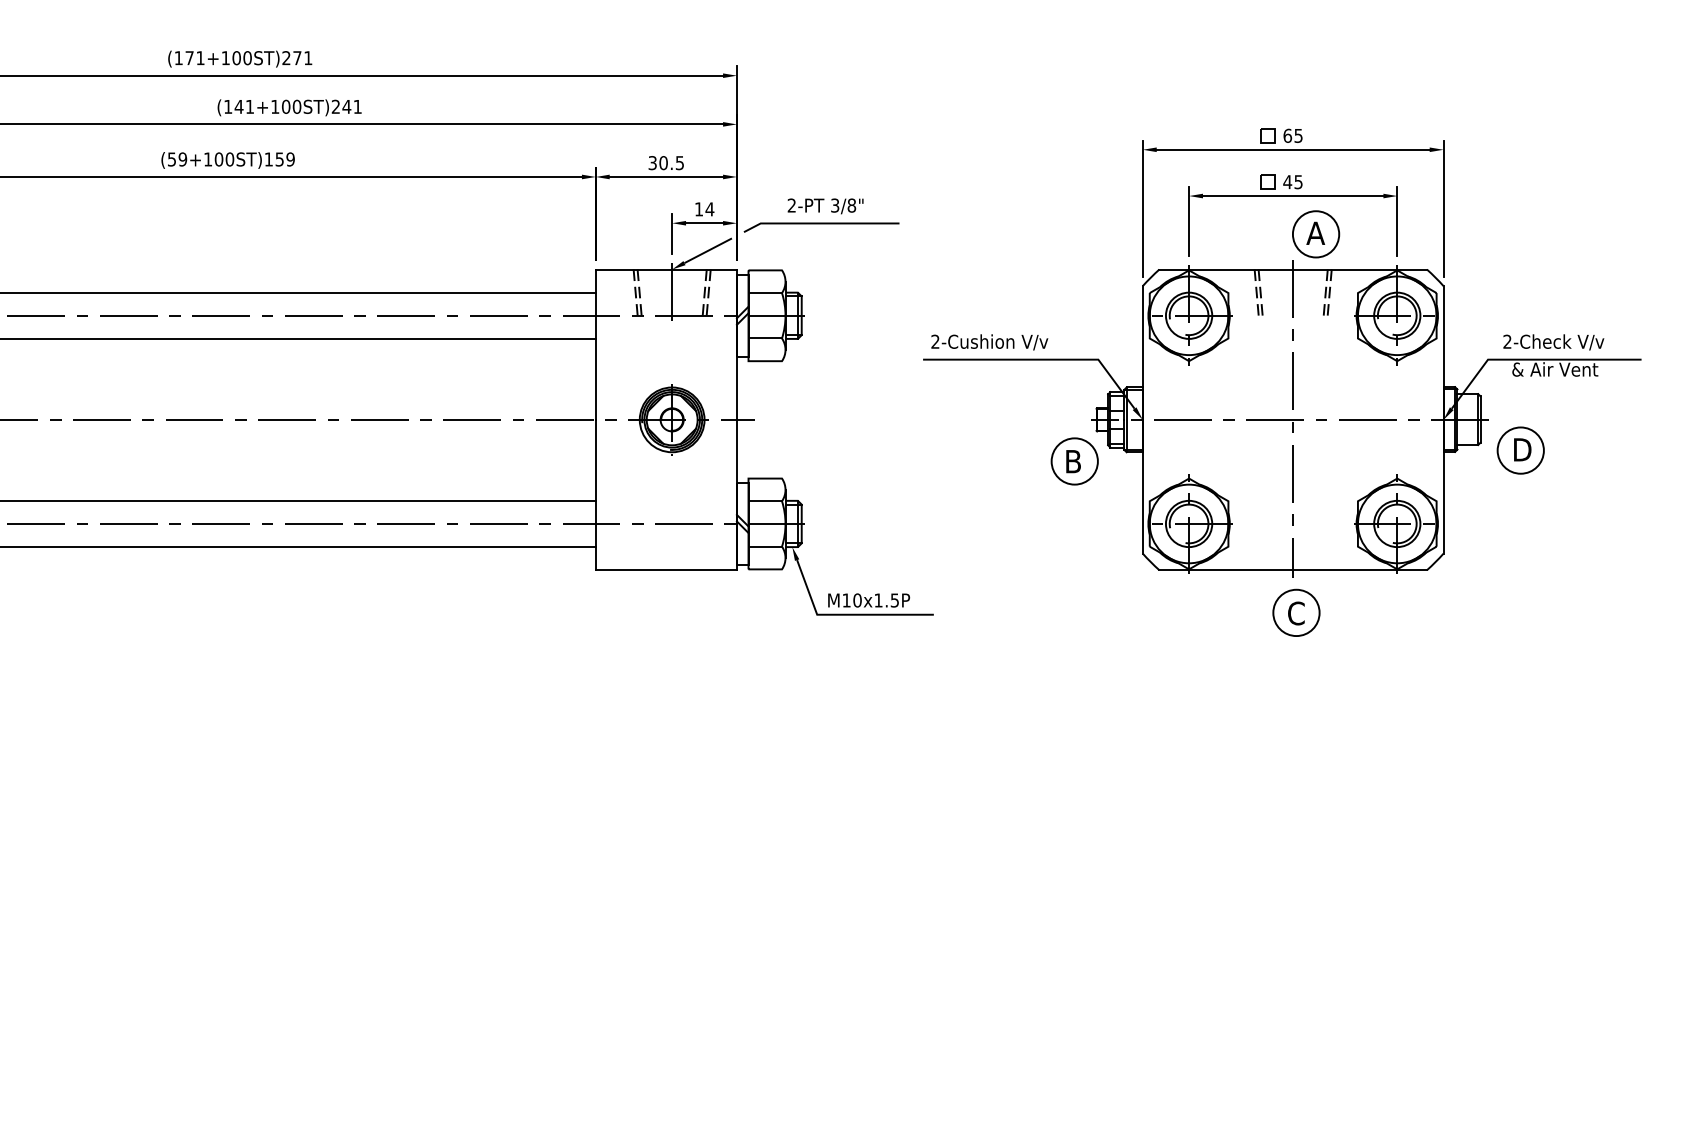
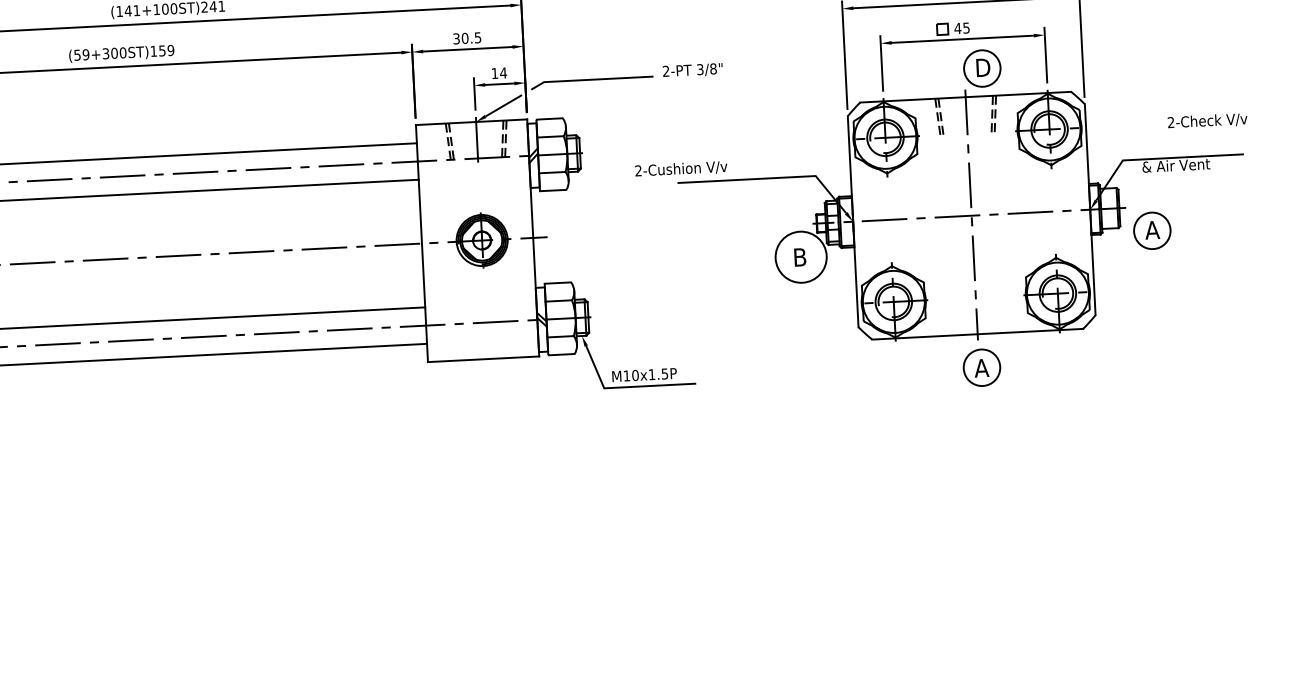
text: (208, 159) -> (106, 53), (59+100ST)159 -> (59+300ST)159
text: (825, 206) -> (692, 70), moved
text: (1316, 232) -> (982, 67), A -> D
text: (989, 342) -> (681, 169), moved
text: (1553, 342) -> (1207, 121), moved
text: (1521, 449) -> (1152, 229), D -> A
circle: (1074, 461) -> (800, 257), size x1.4
text: (1295, 613) -> (981, 368), C -> A

